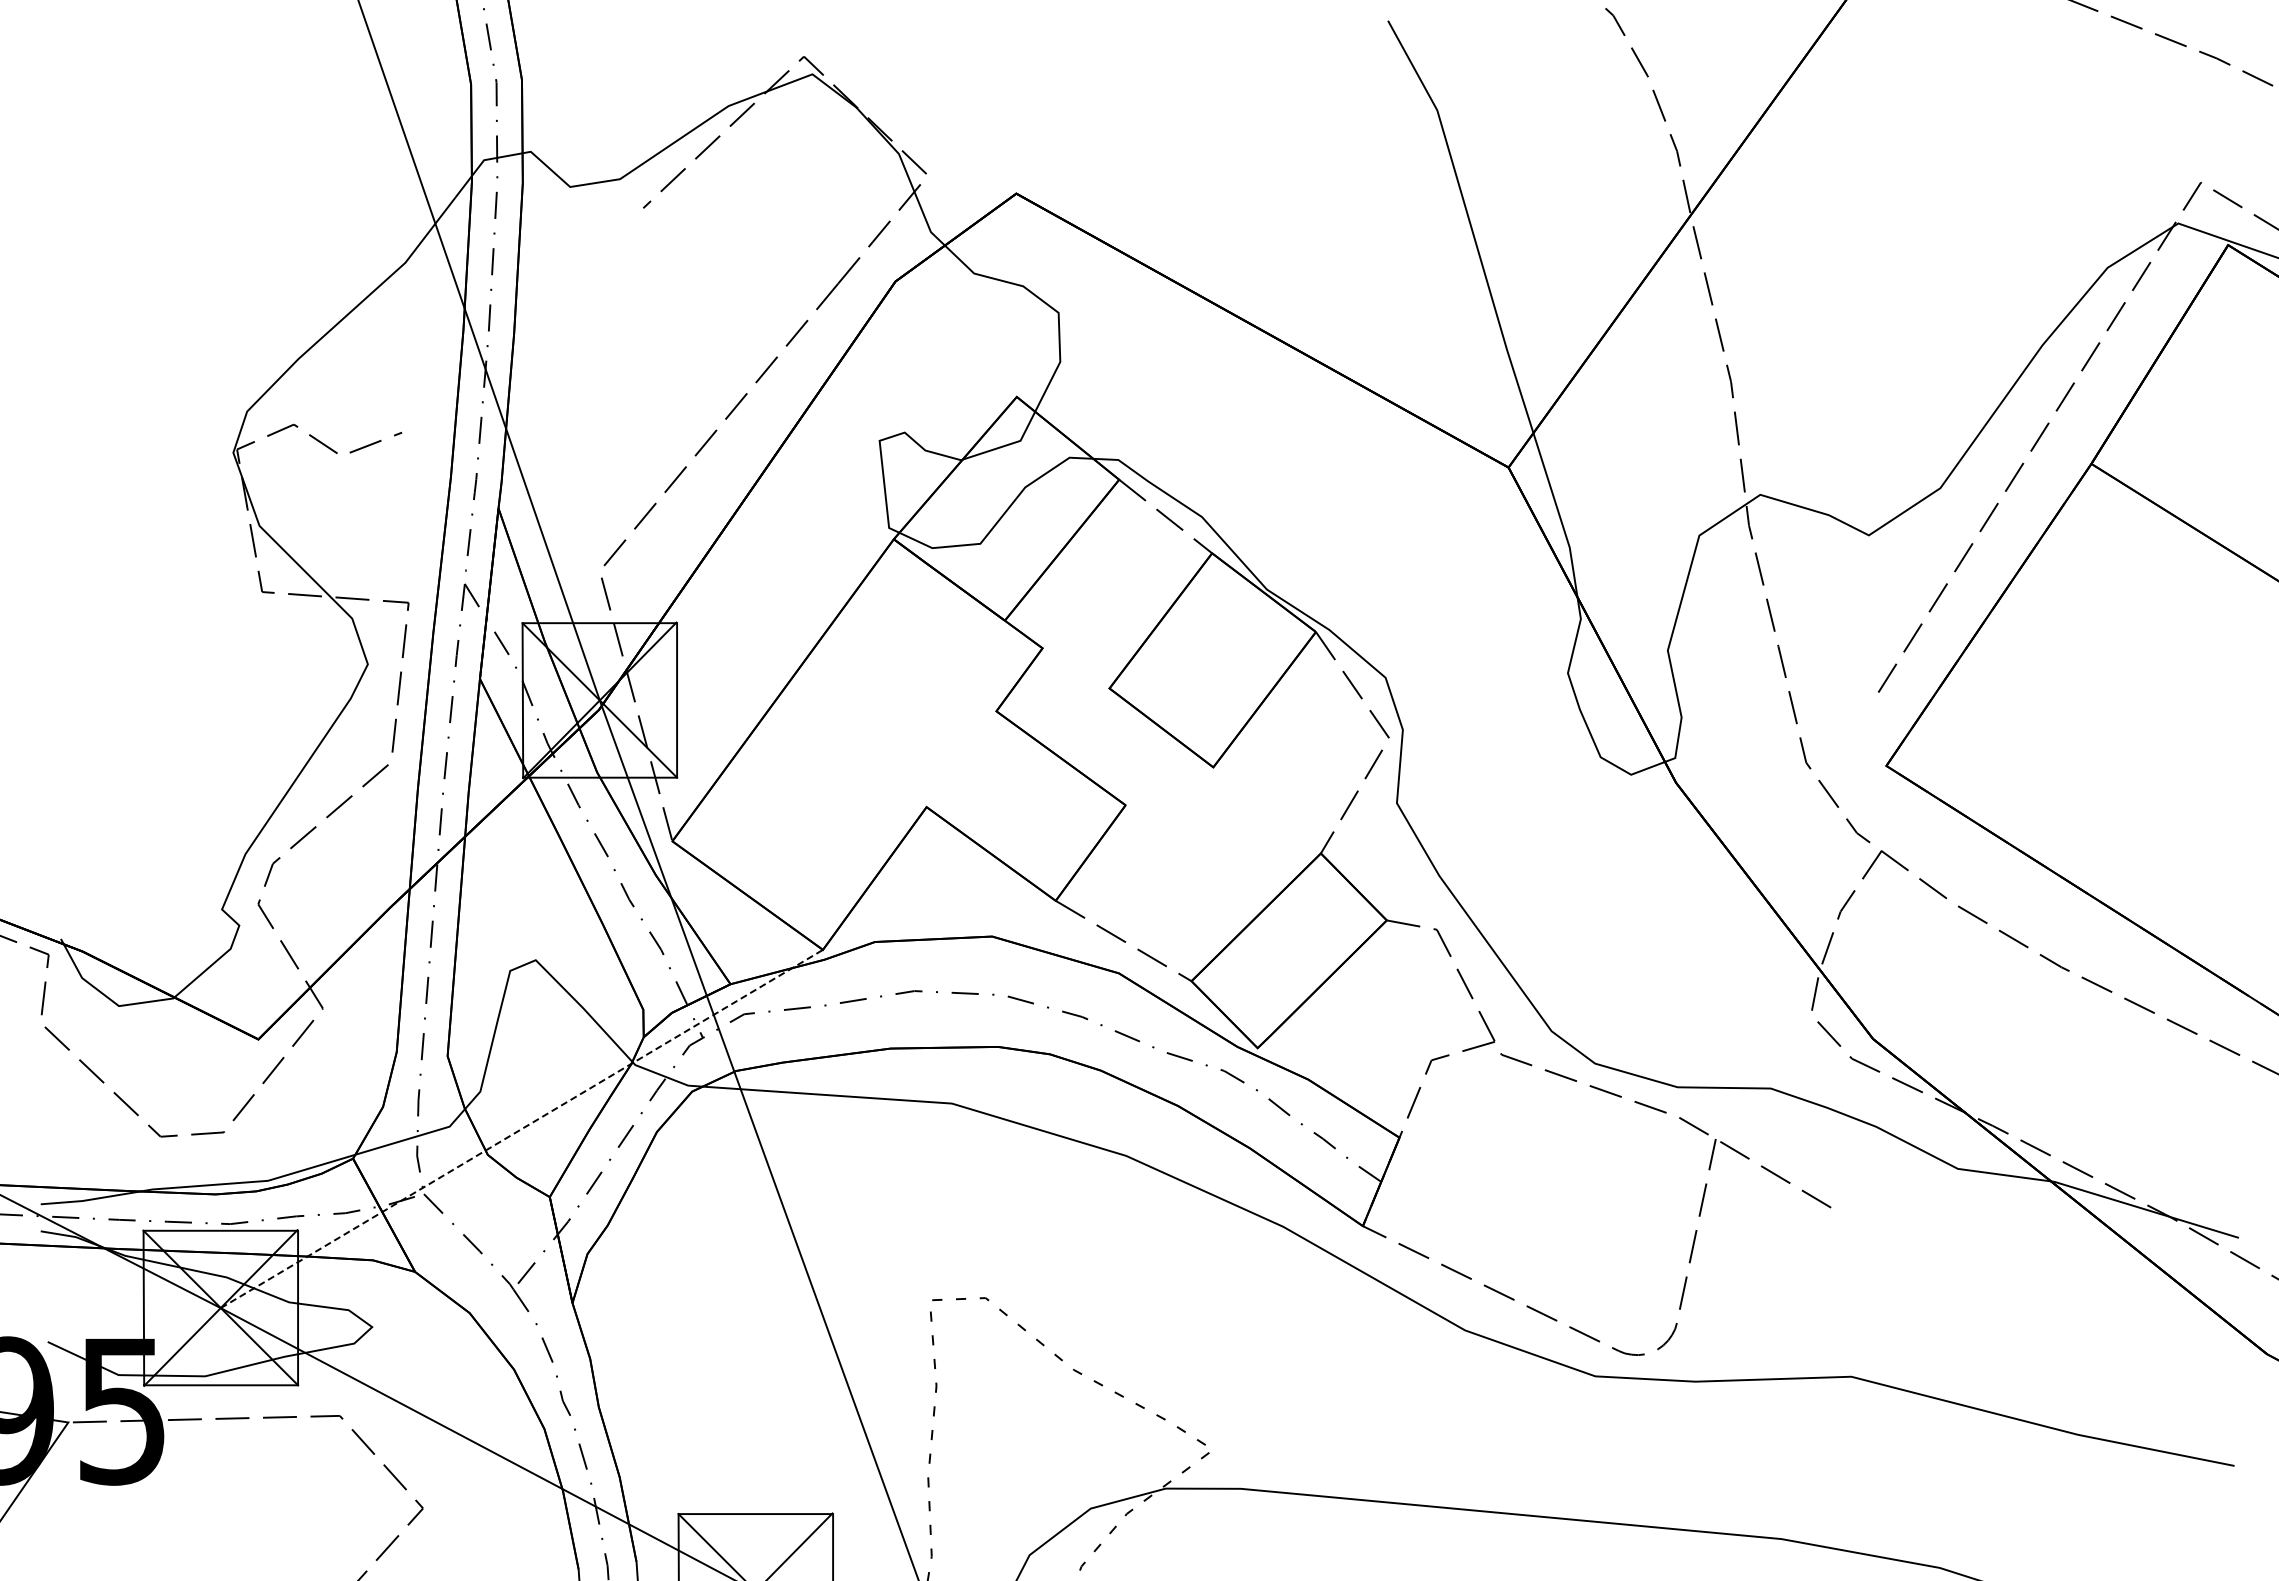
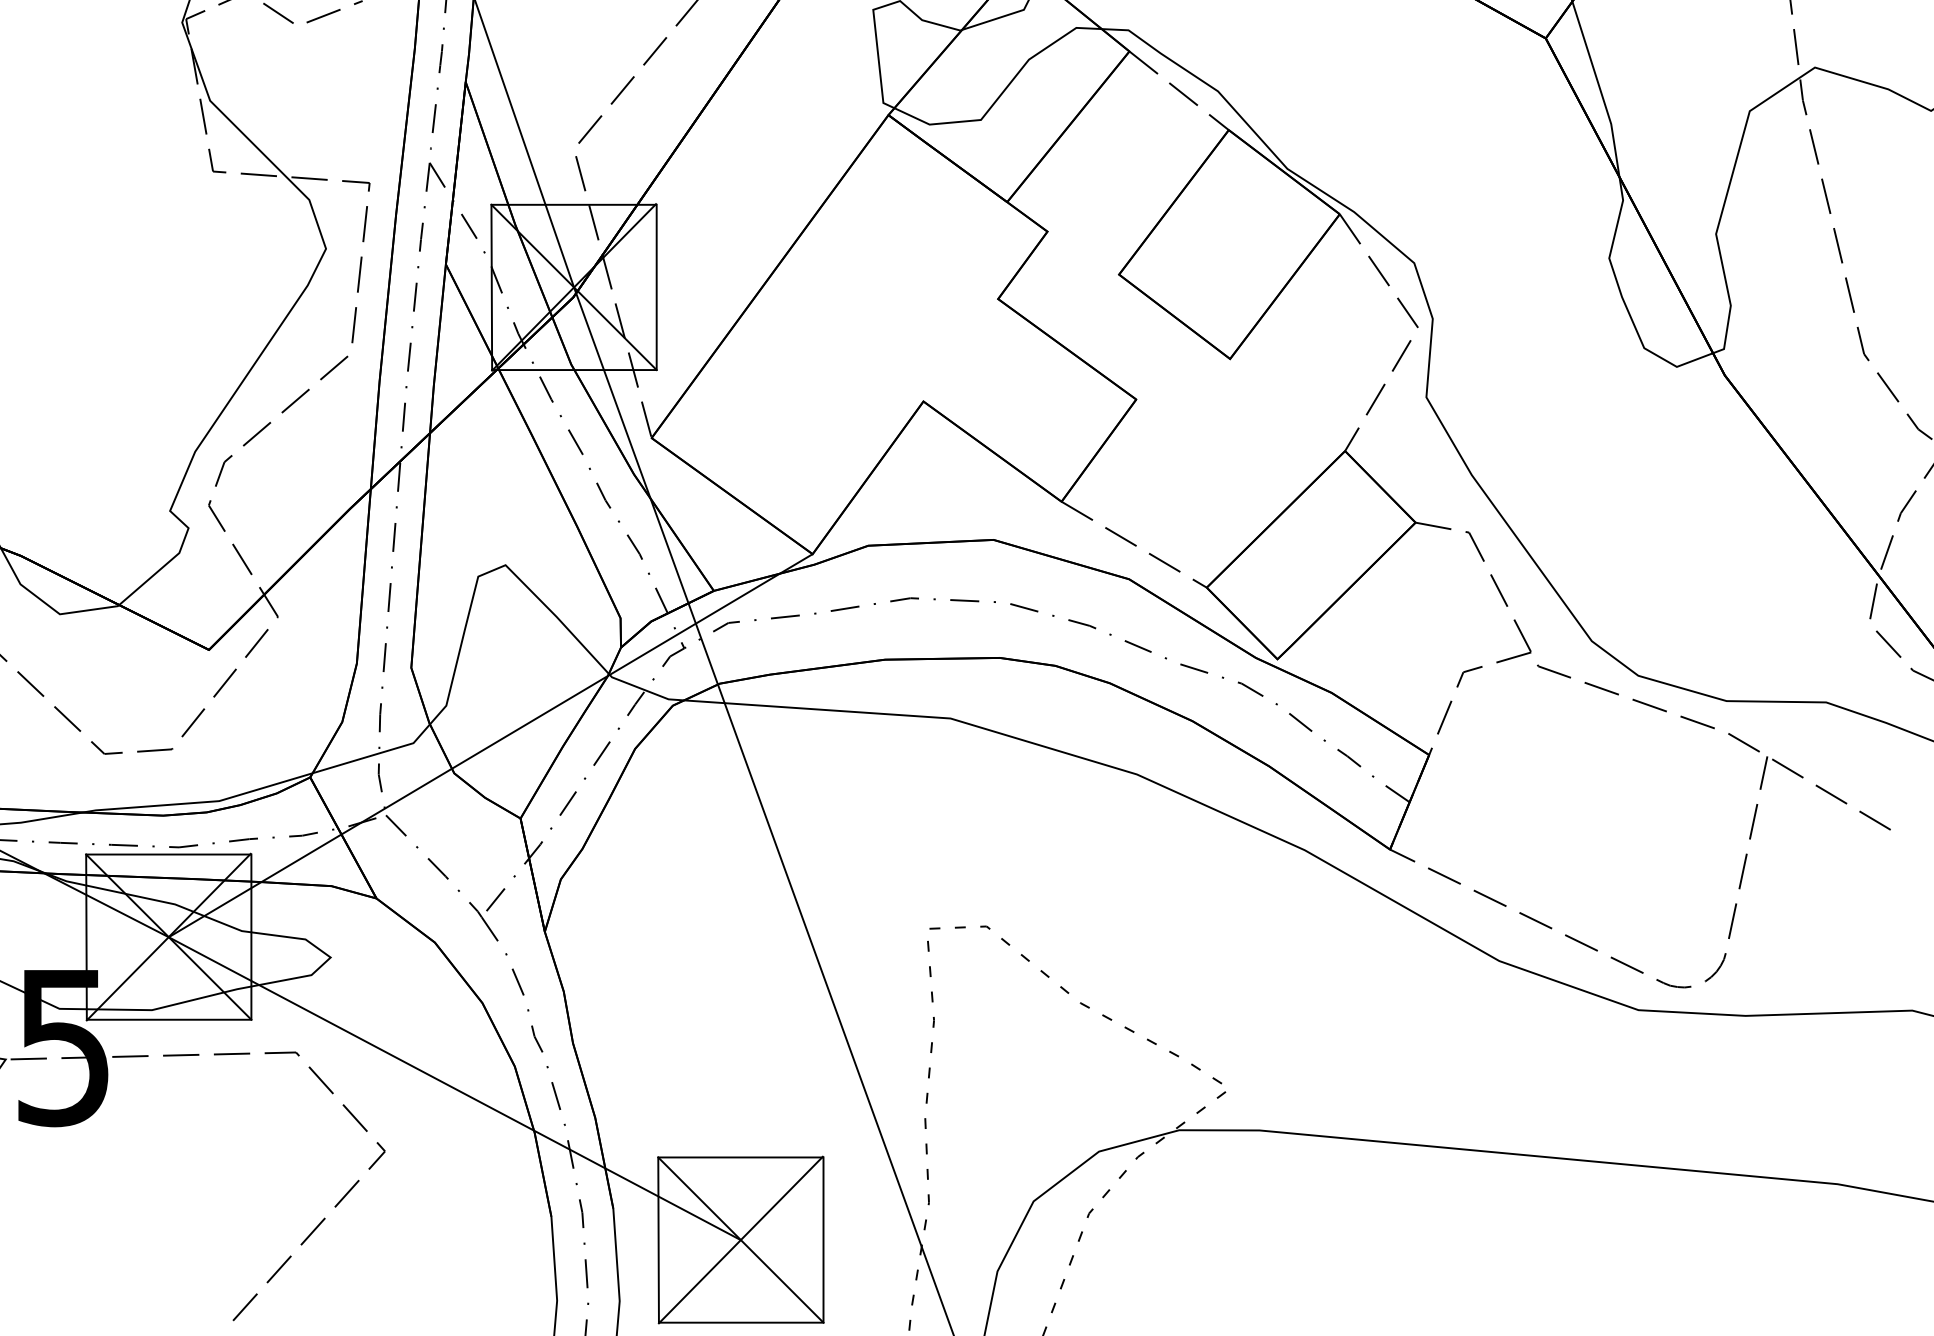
line: (522, 1128) -> (491, 745), dashed -> solid

